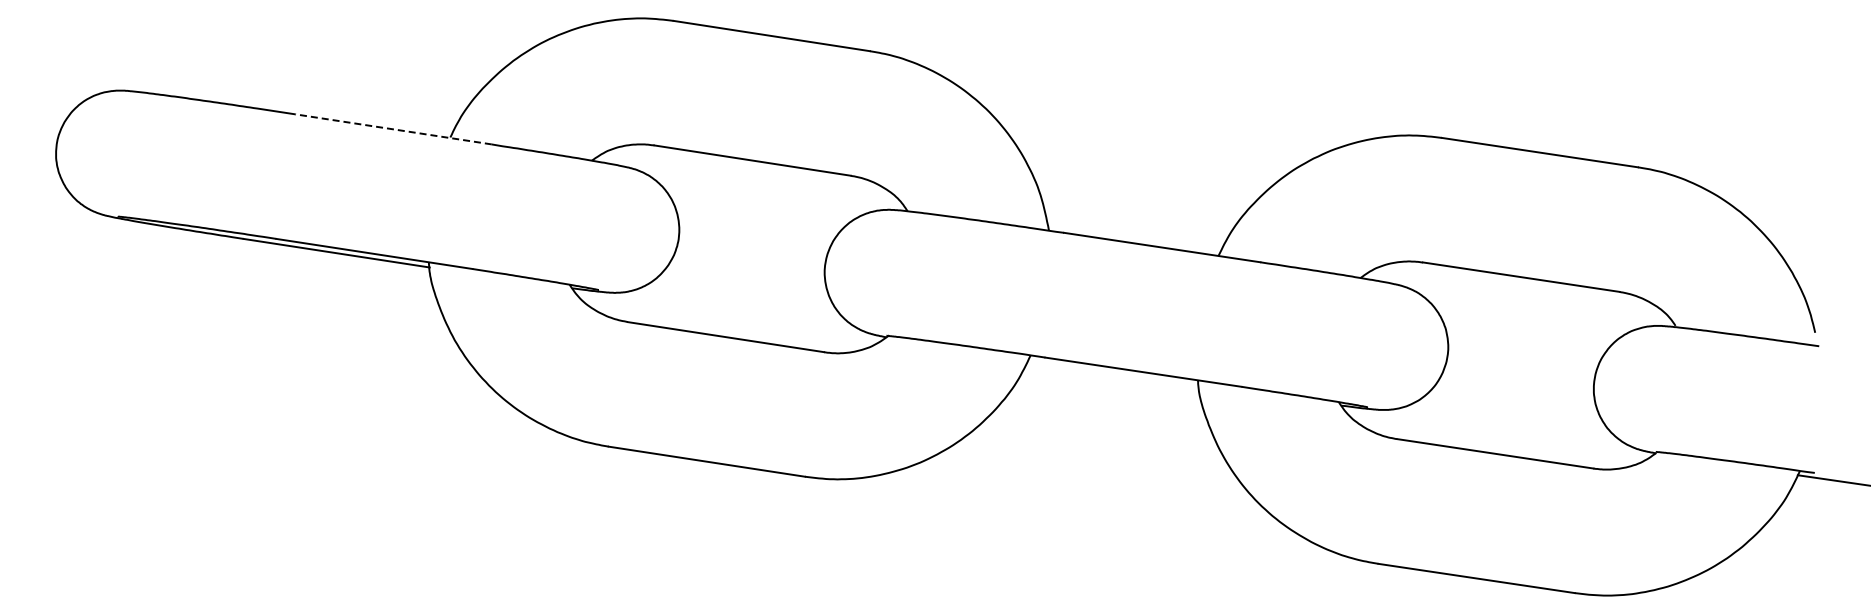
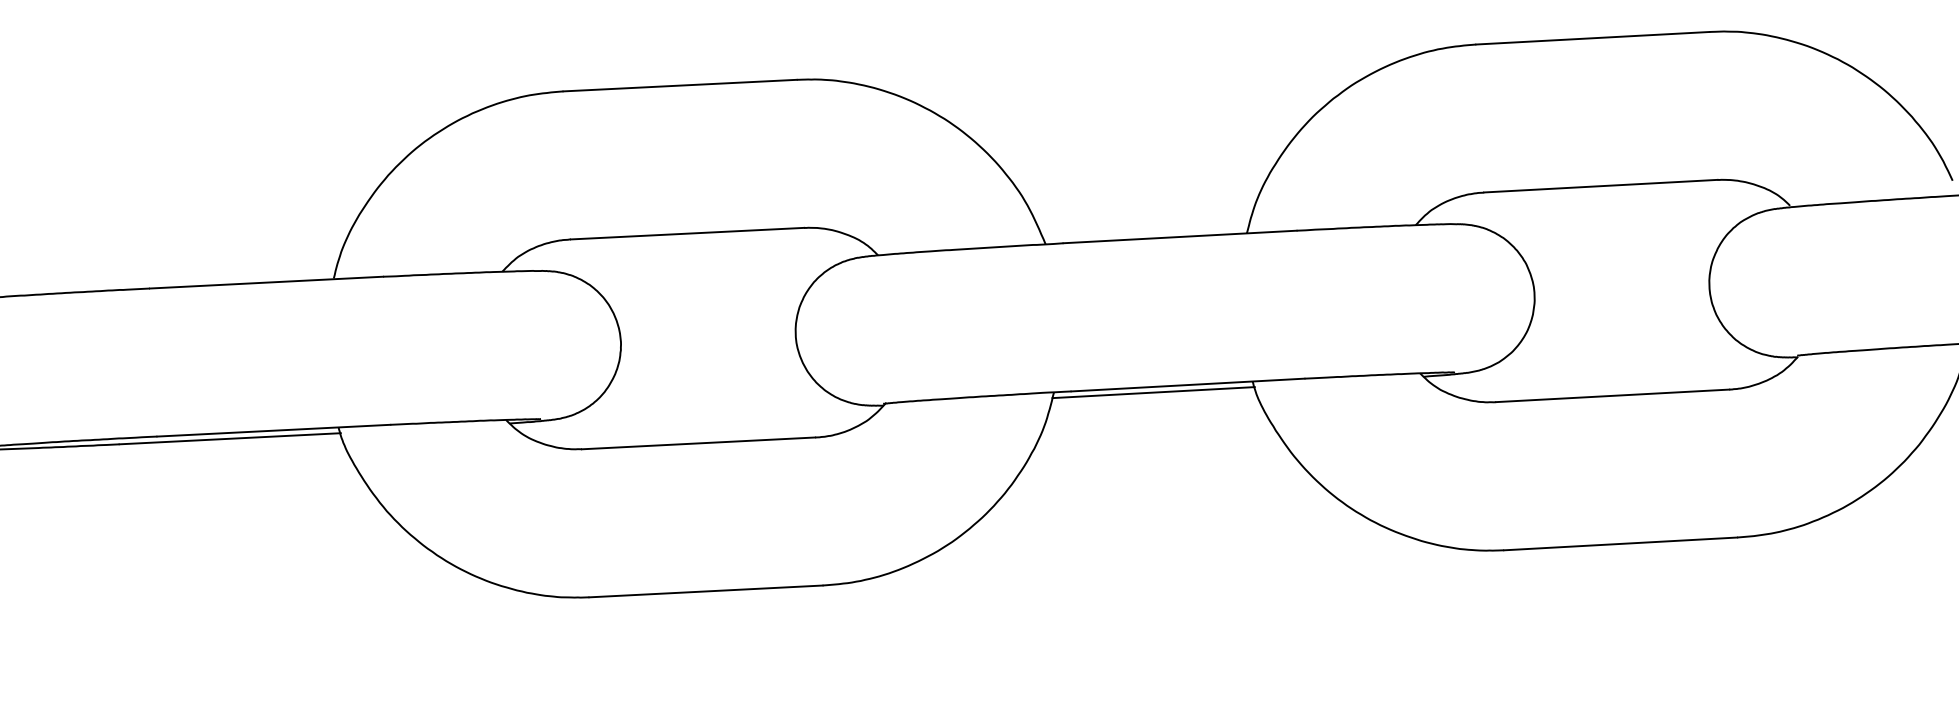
line: (393, 129) -> (266, 282), dashed -> solid
line: (1113, 372) -> (1153, 392), added

